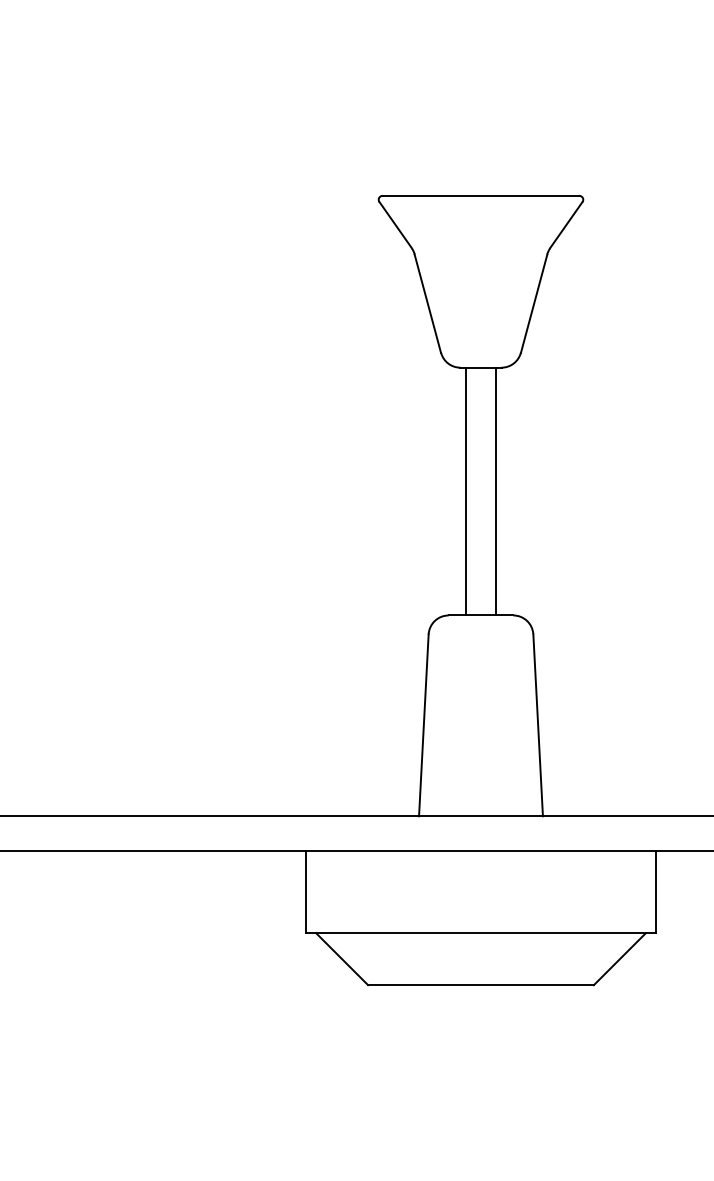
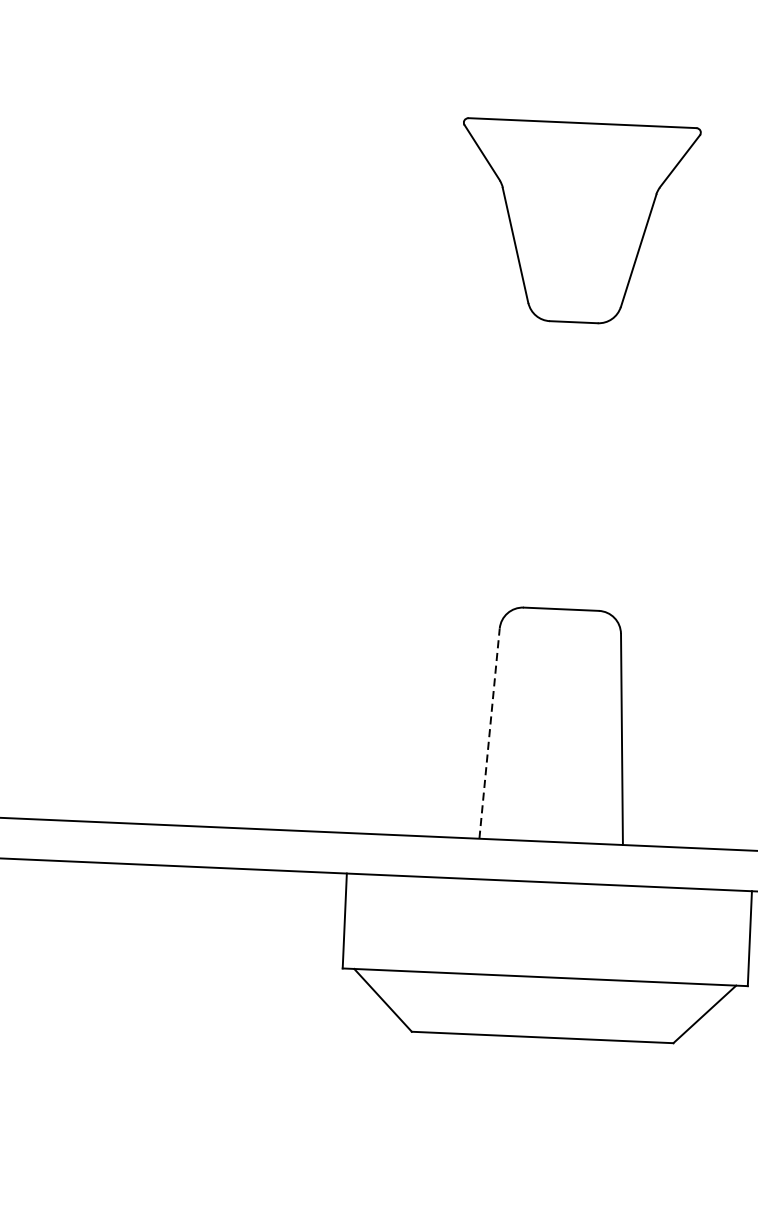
line: (466, 491) -> (550, 464), removed
line: (495, 491) -> (584, 466), removed
line: (423, 724) -> (489, 732), solid -> dashed

